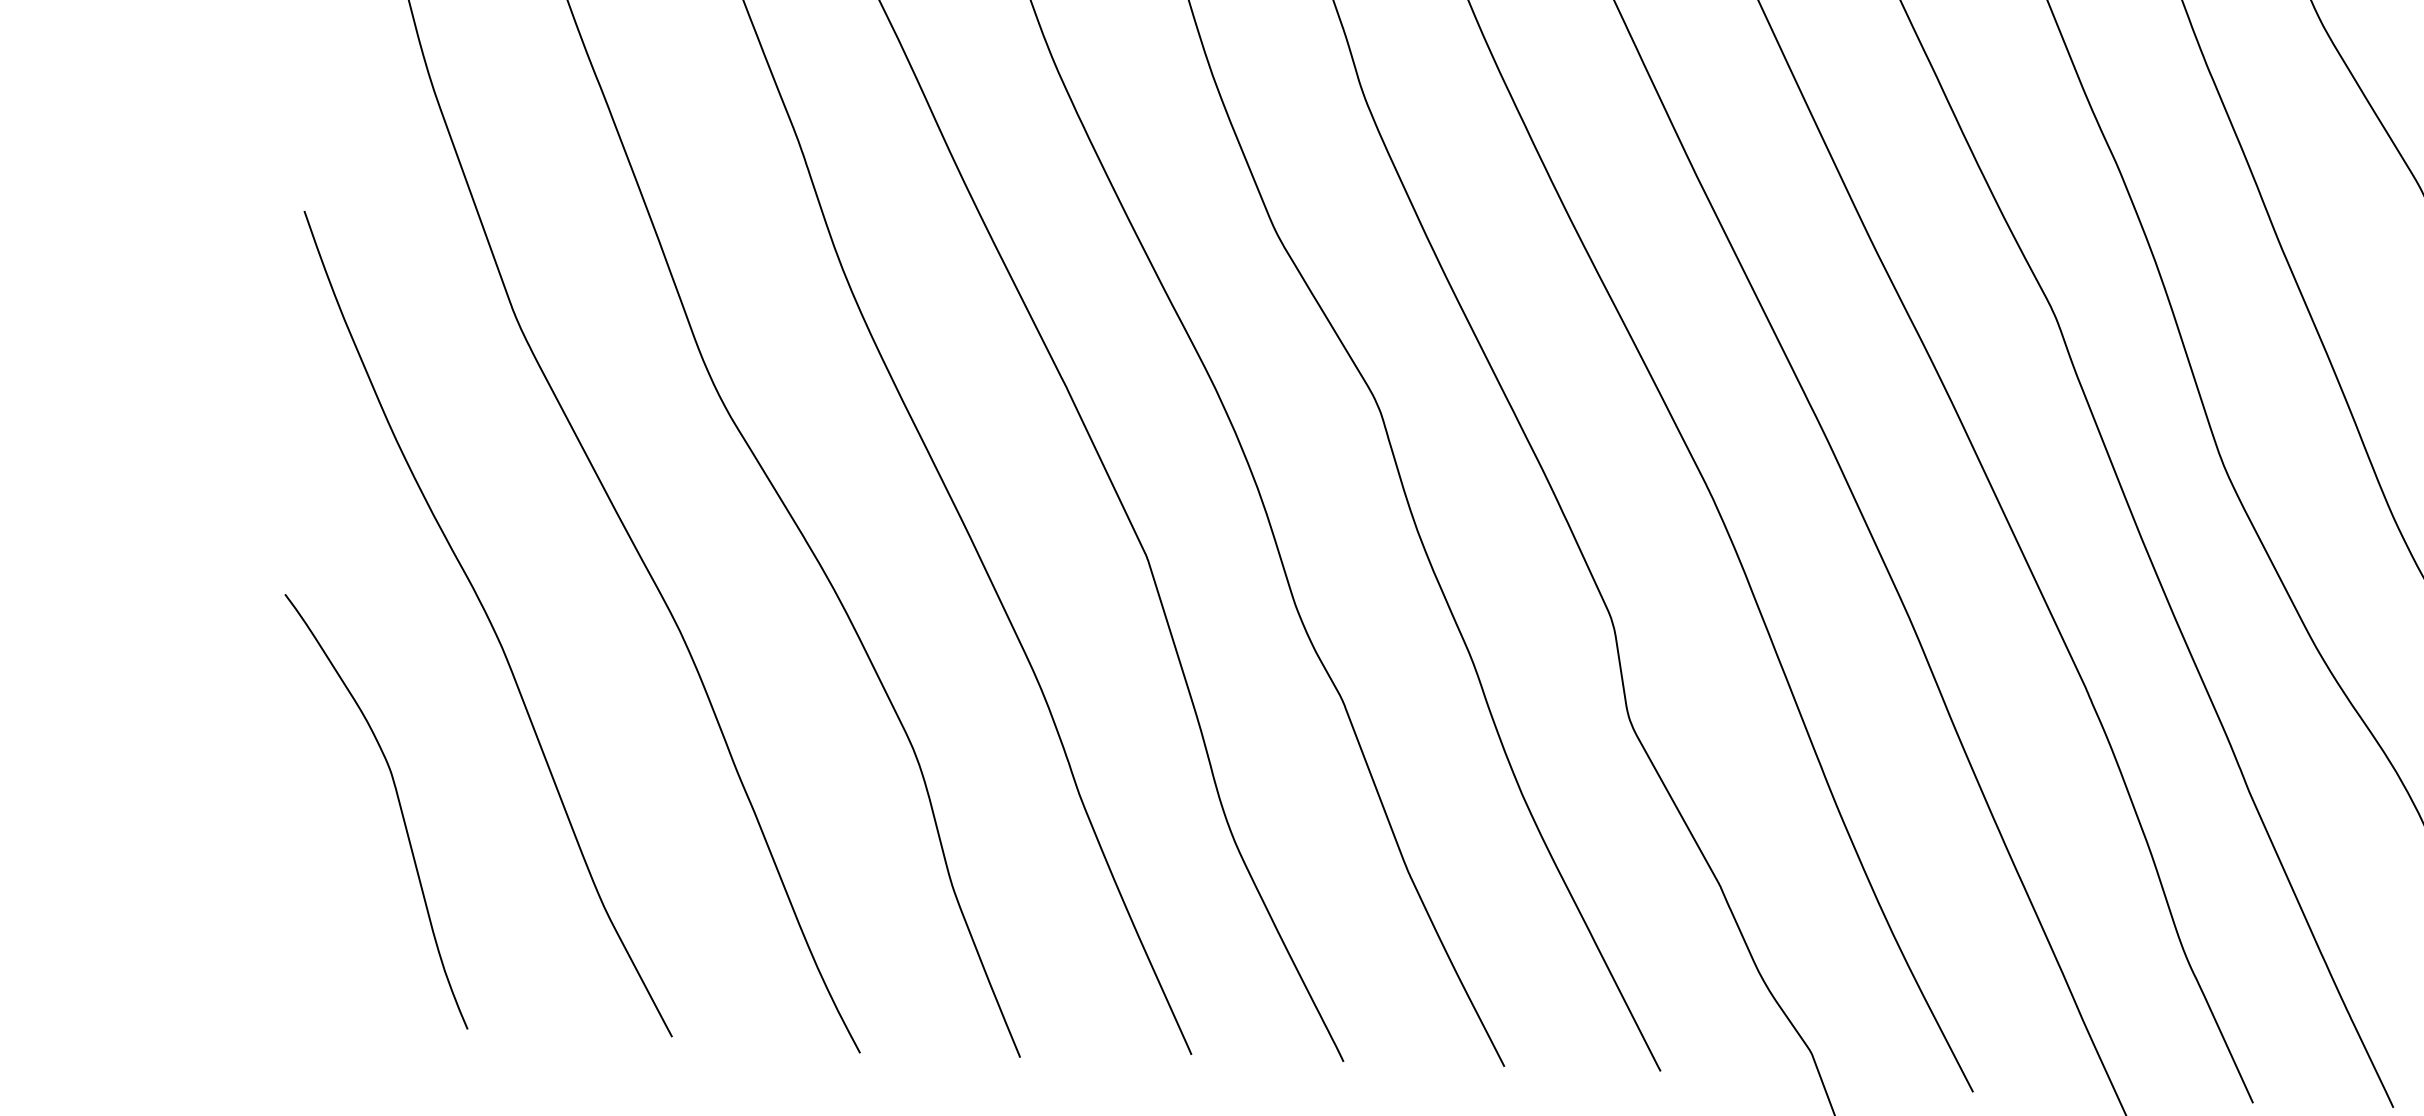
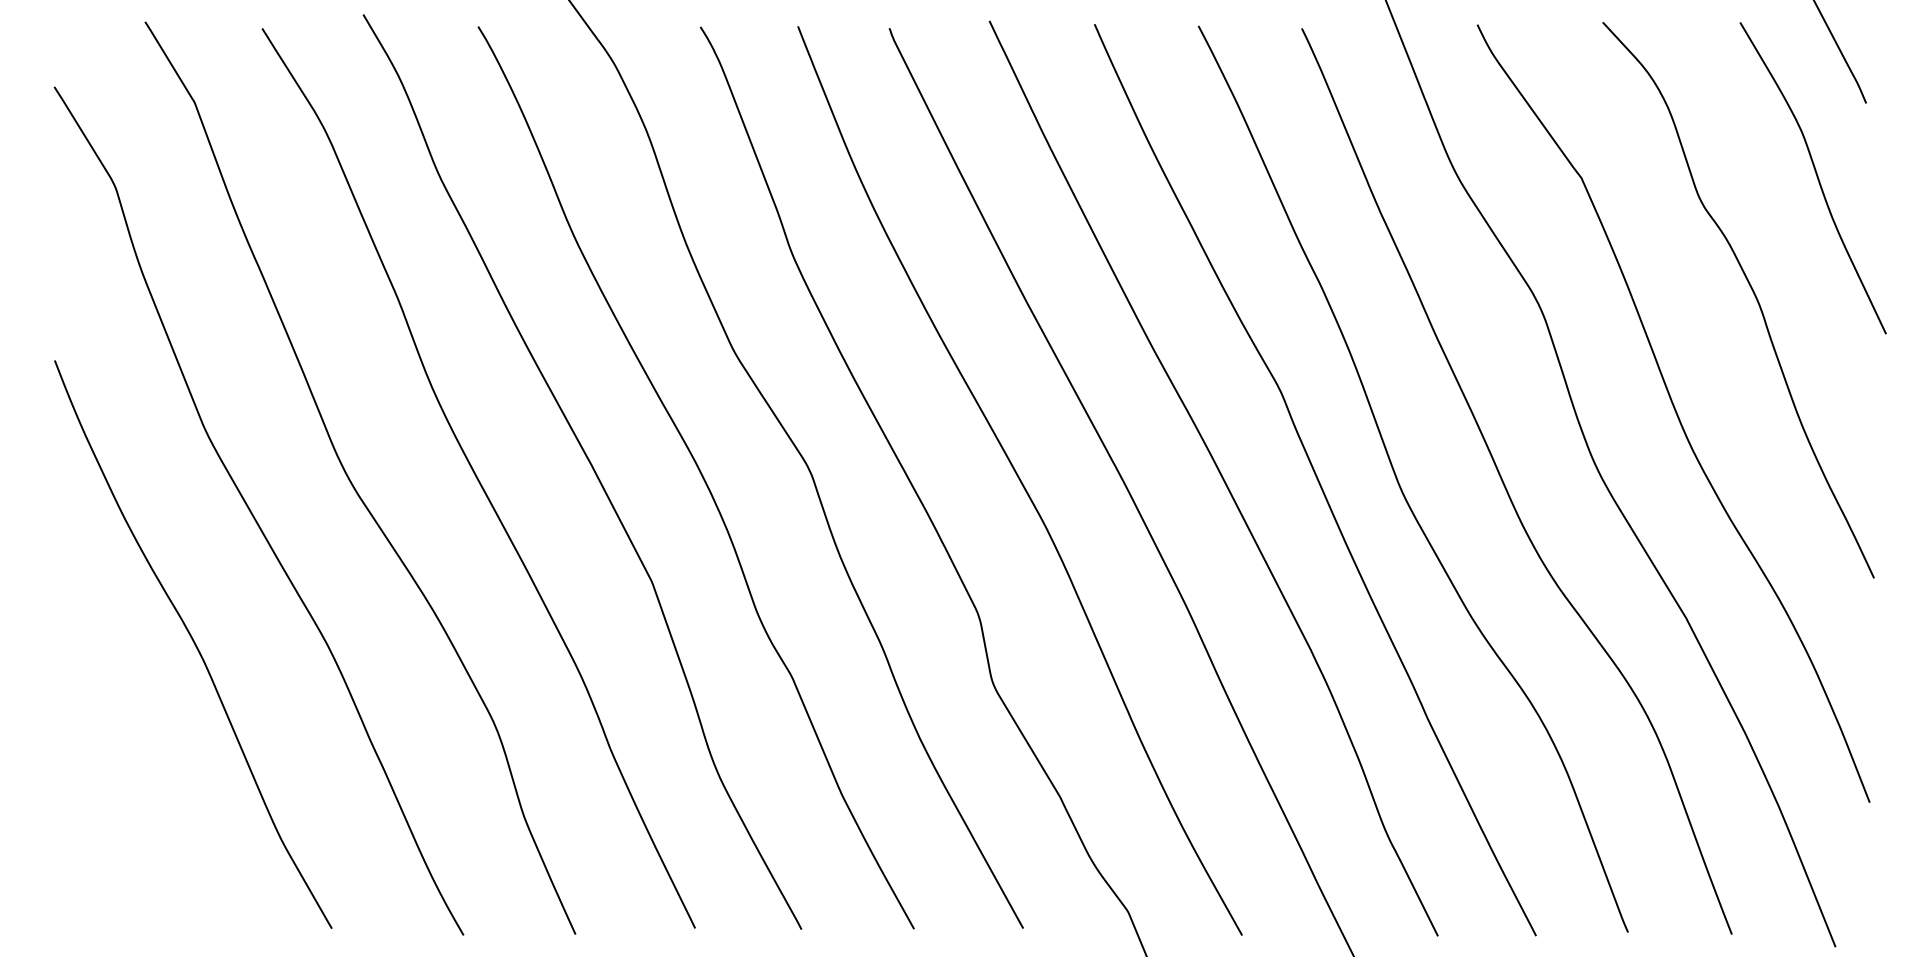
curve: (399, 806) -> (135, 774), removed

